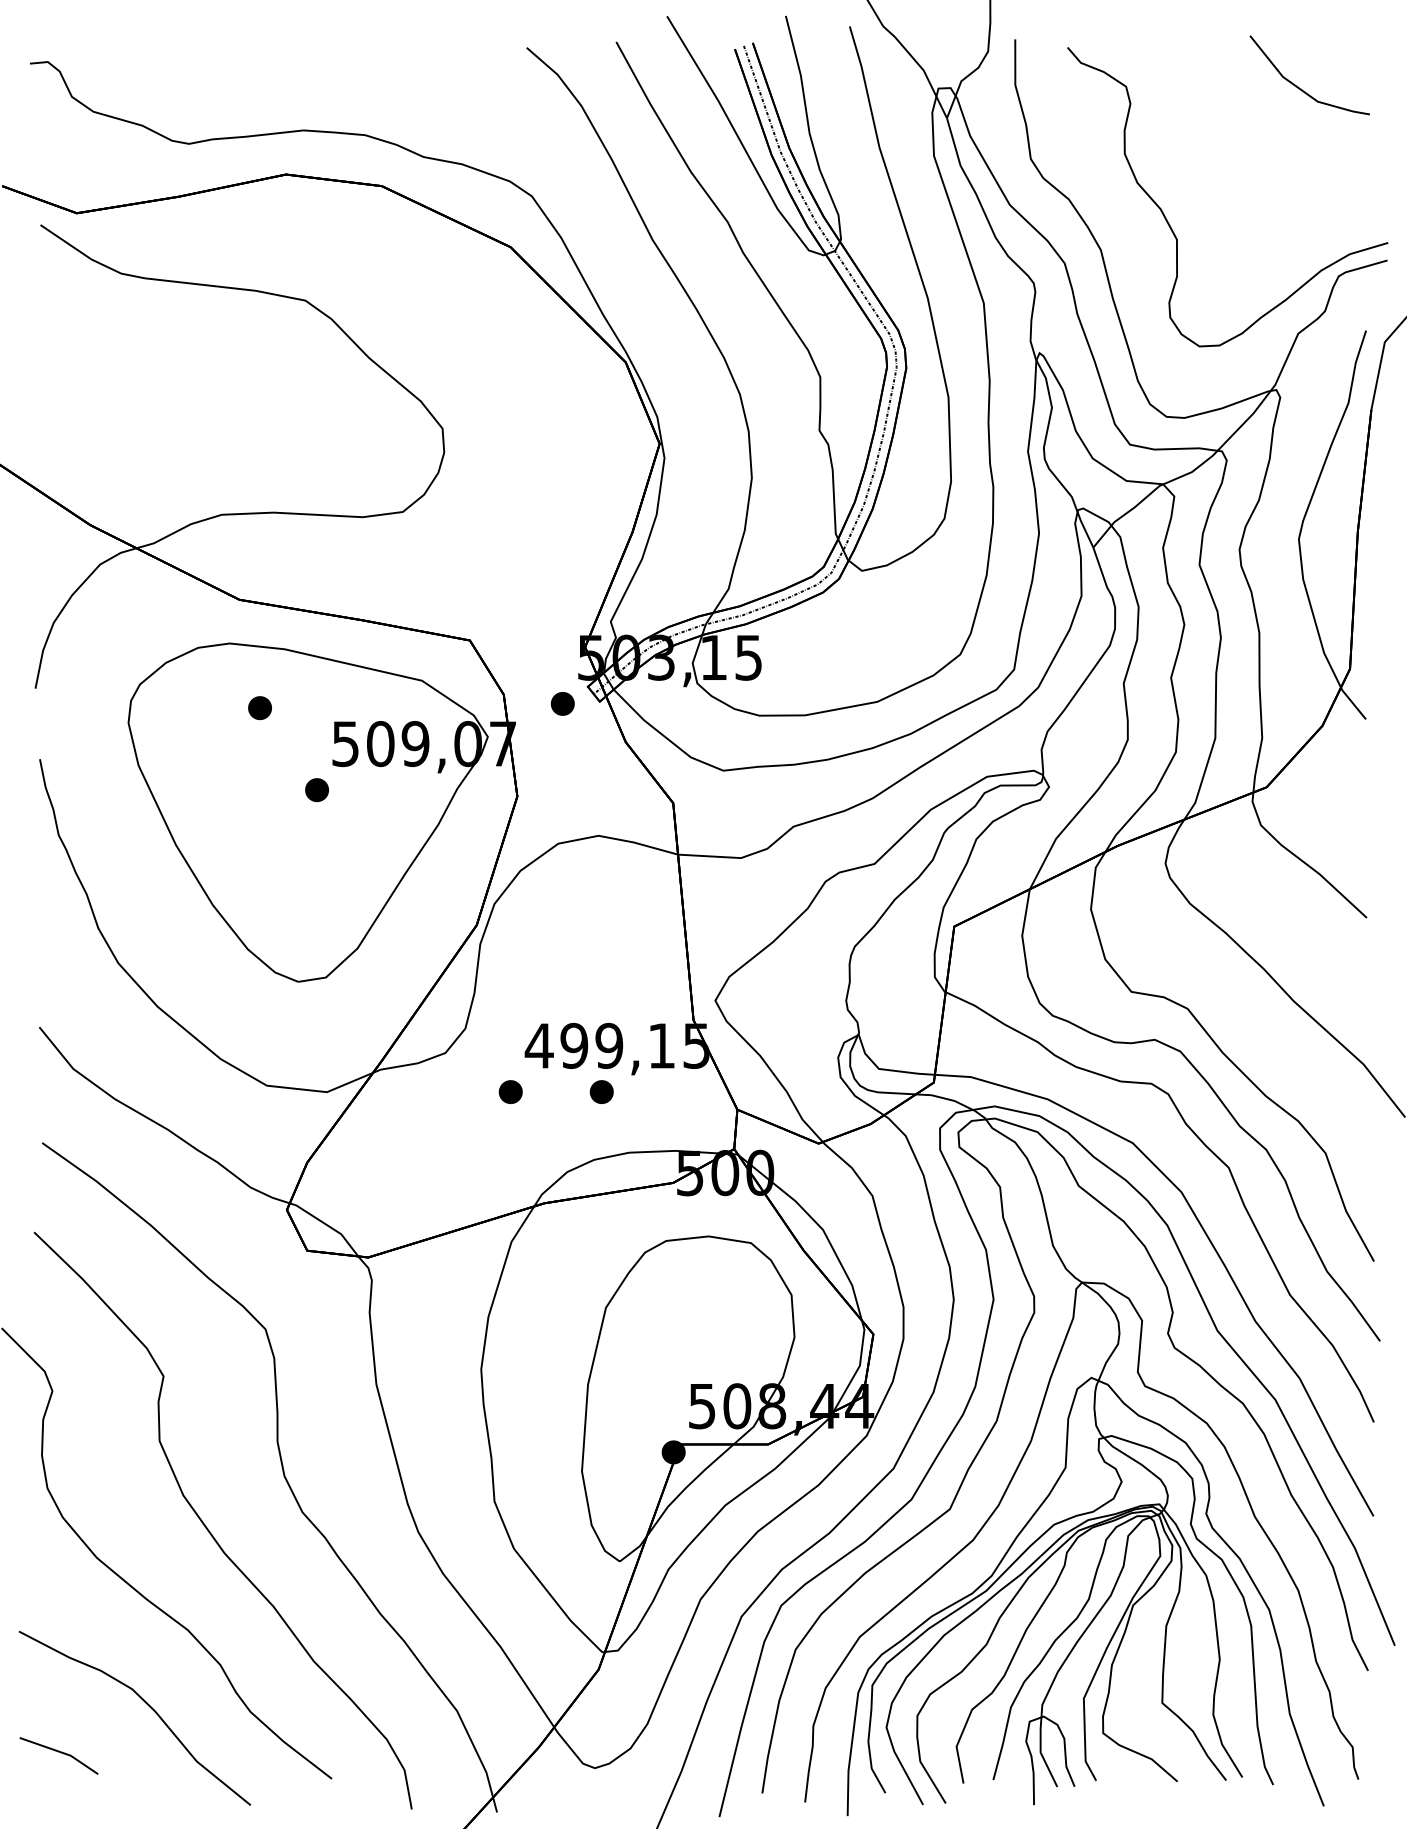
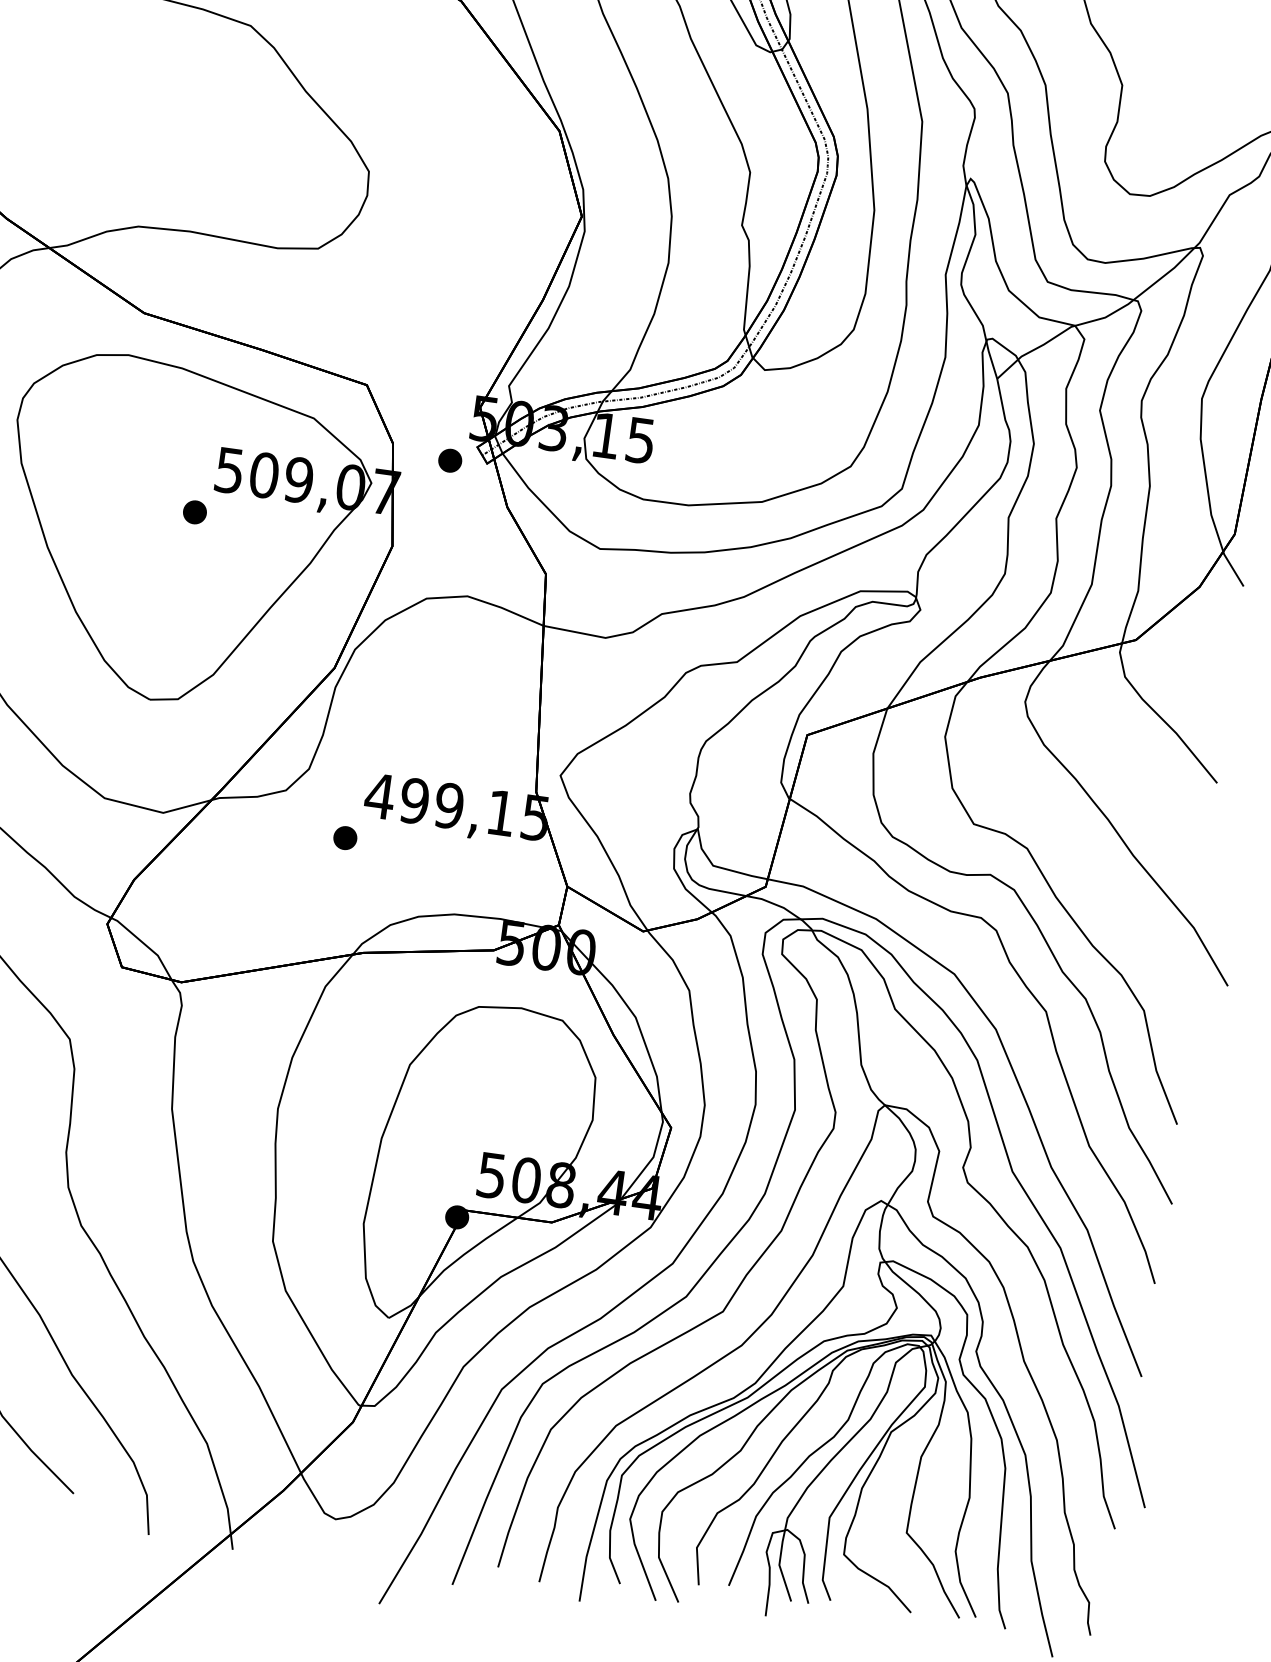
part: (259, 708) -> (149, 423), removed
part: (601, 1091) -> (435, 849), removed

